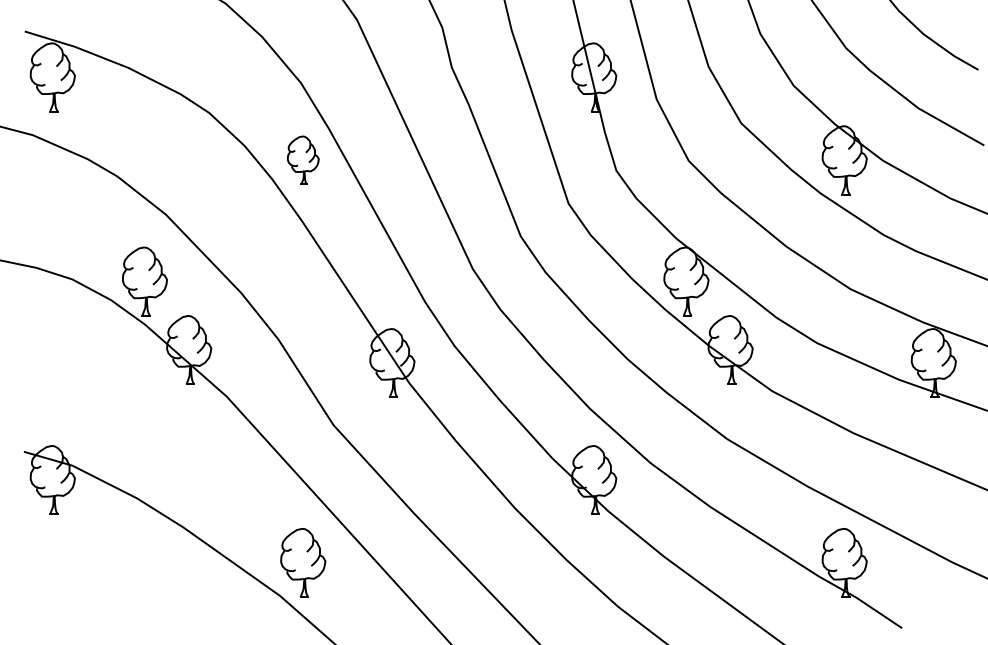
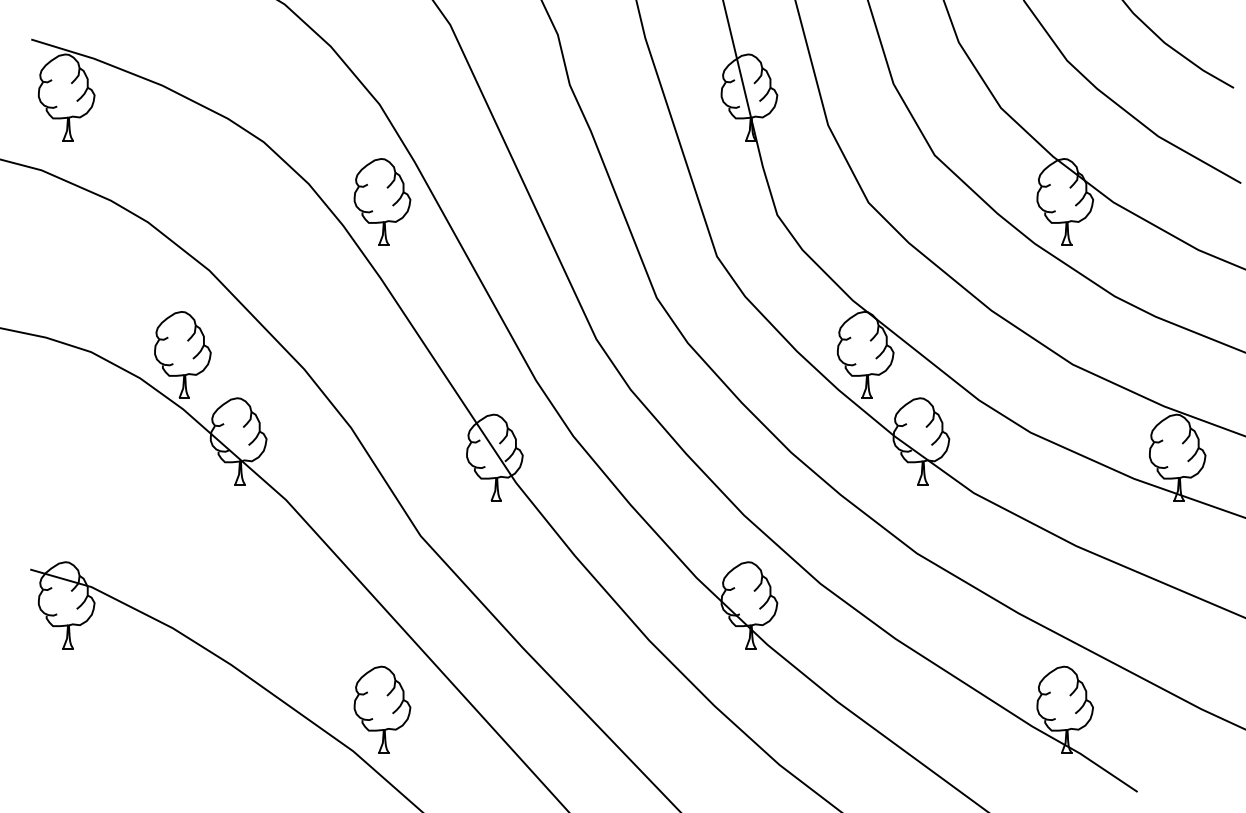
part: (303, 160) -> (382, 202), size x1.43

